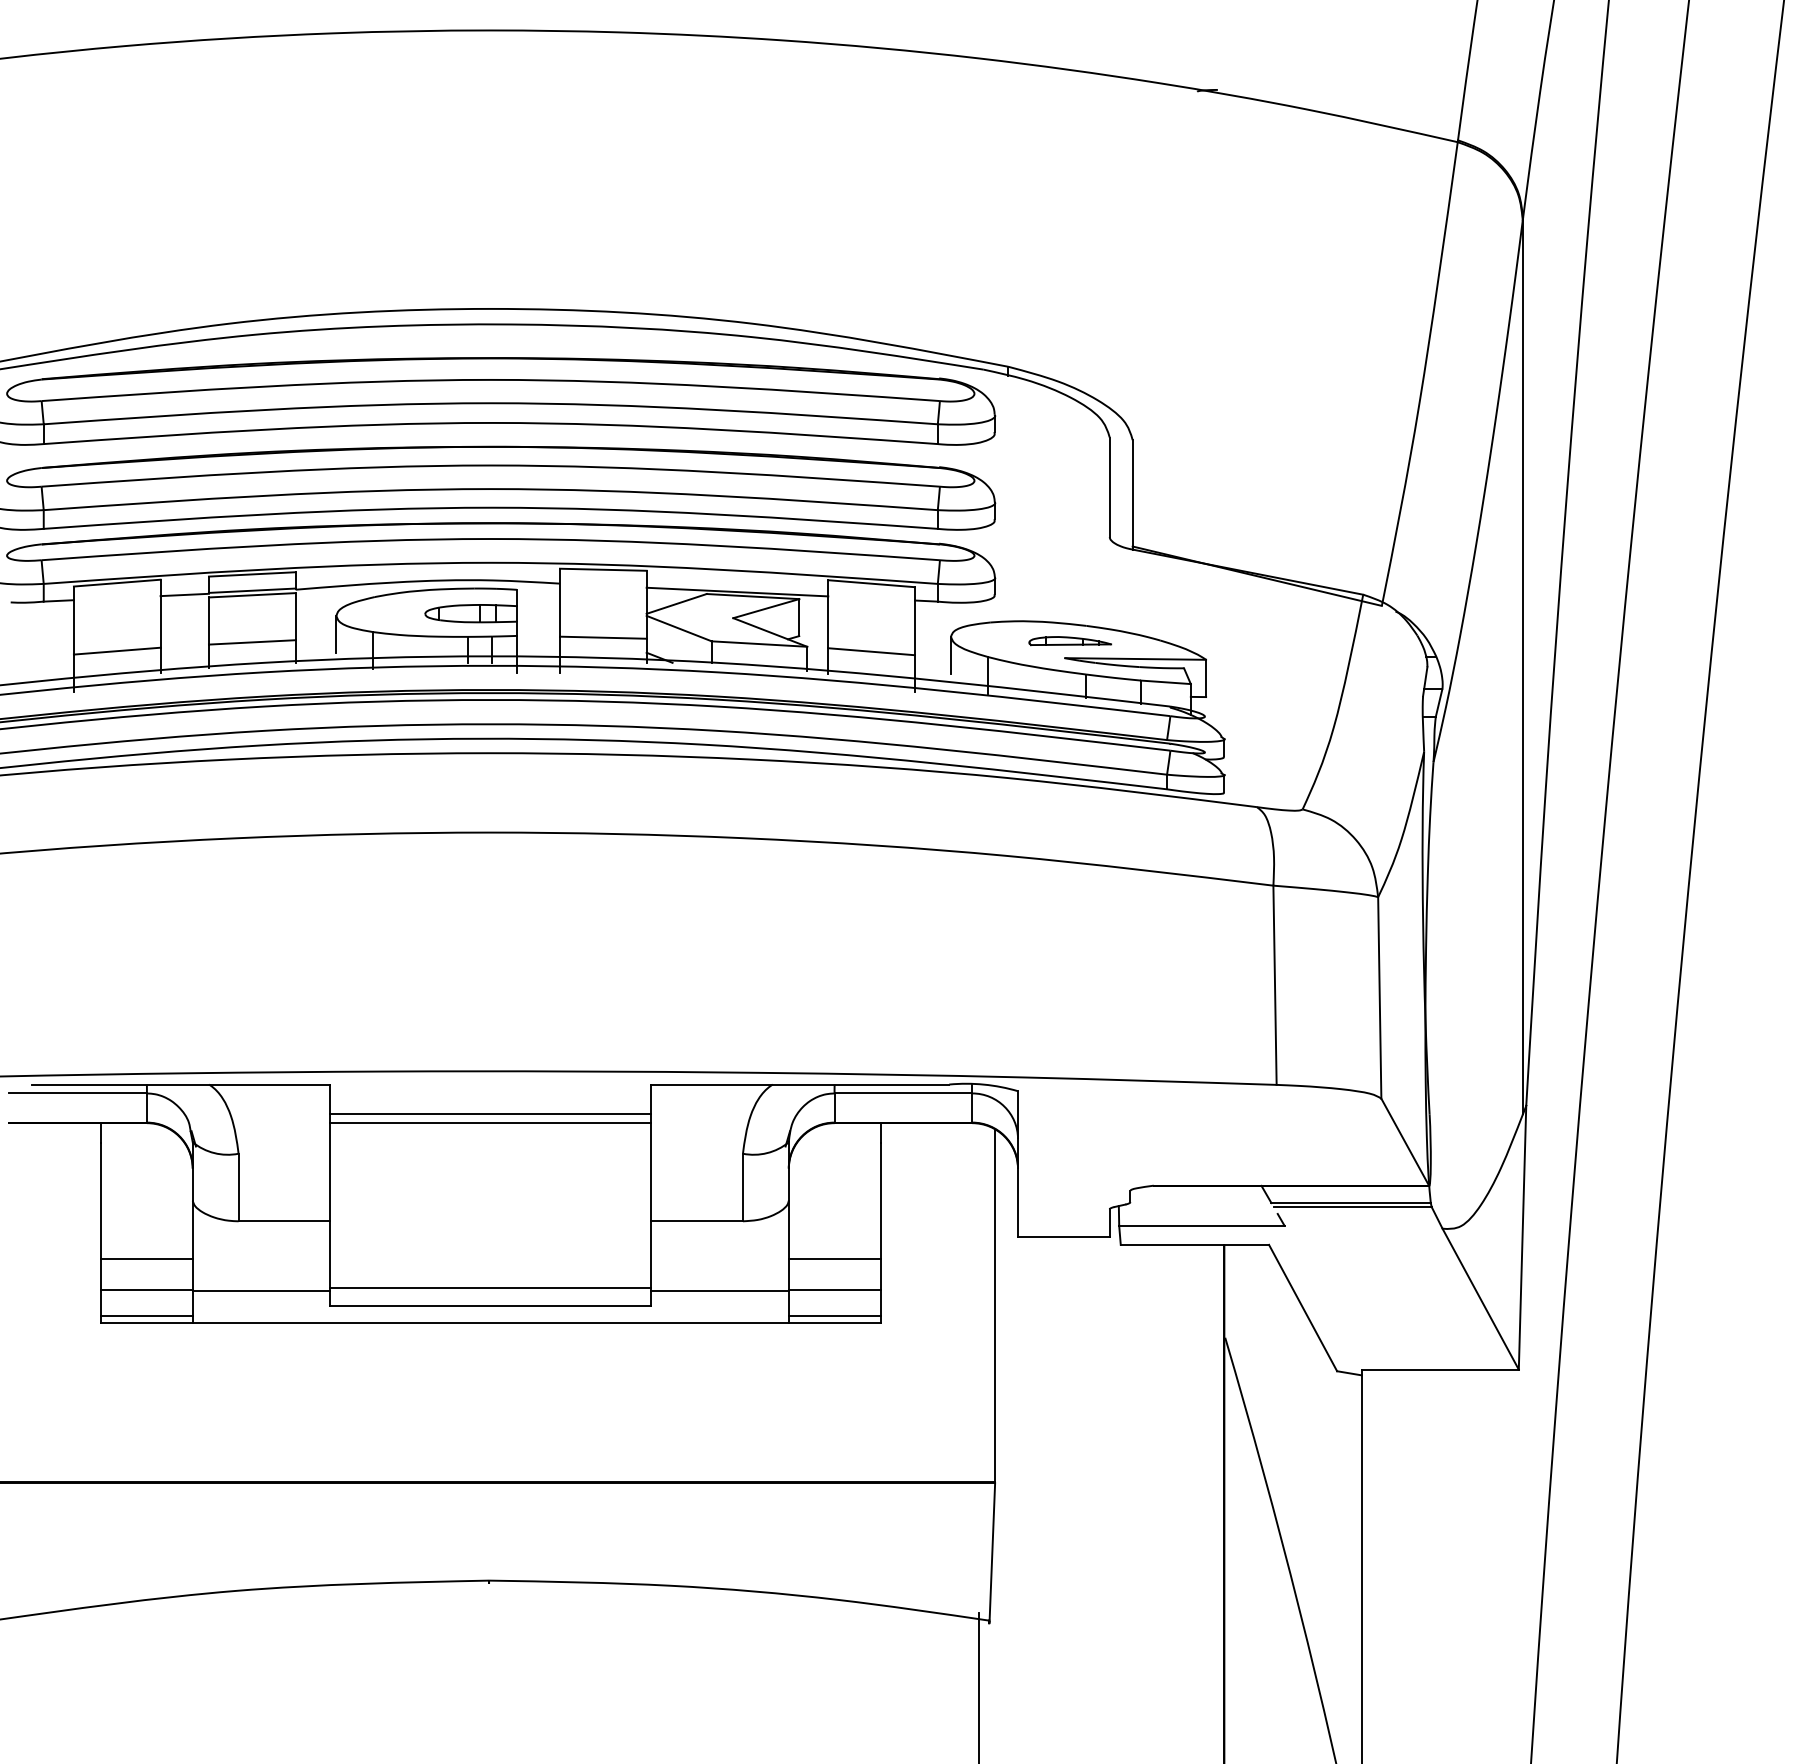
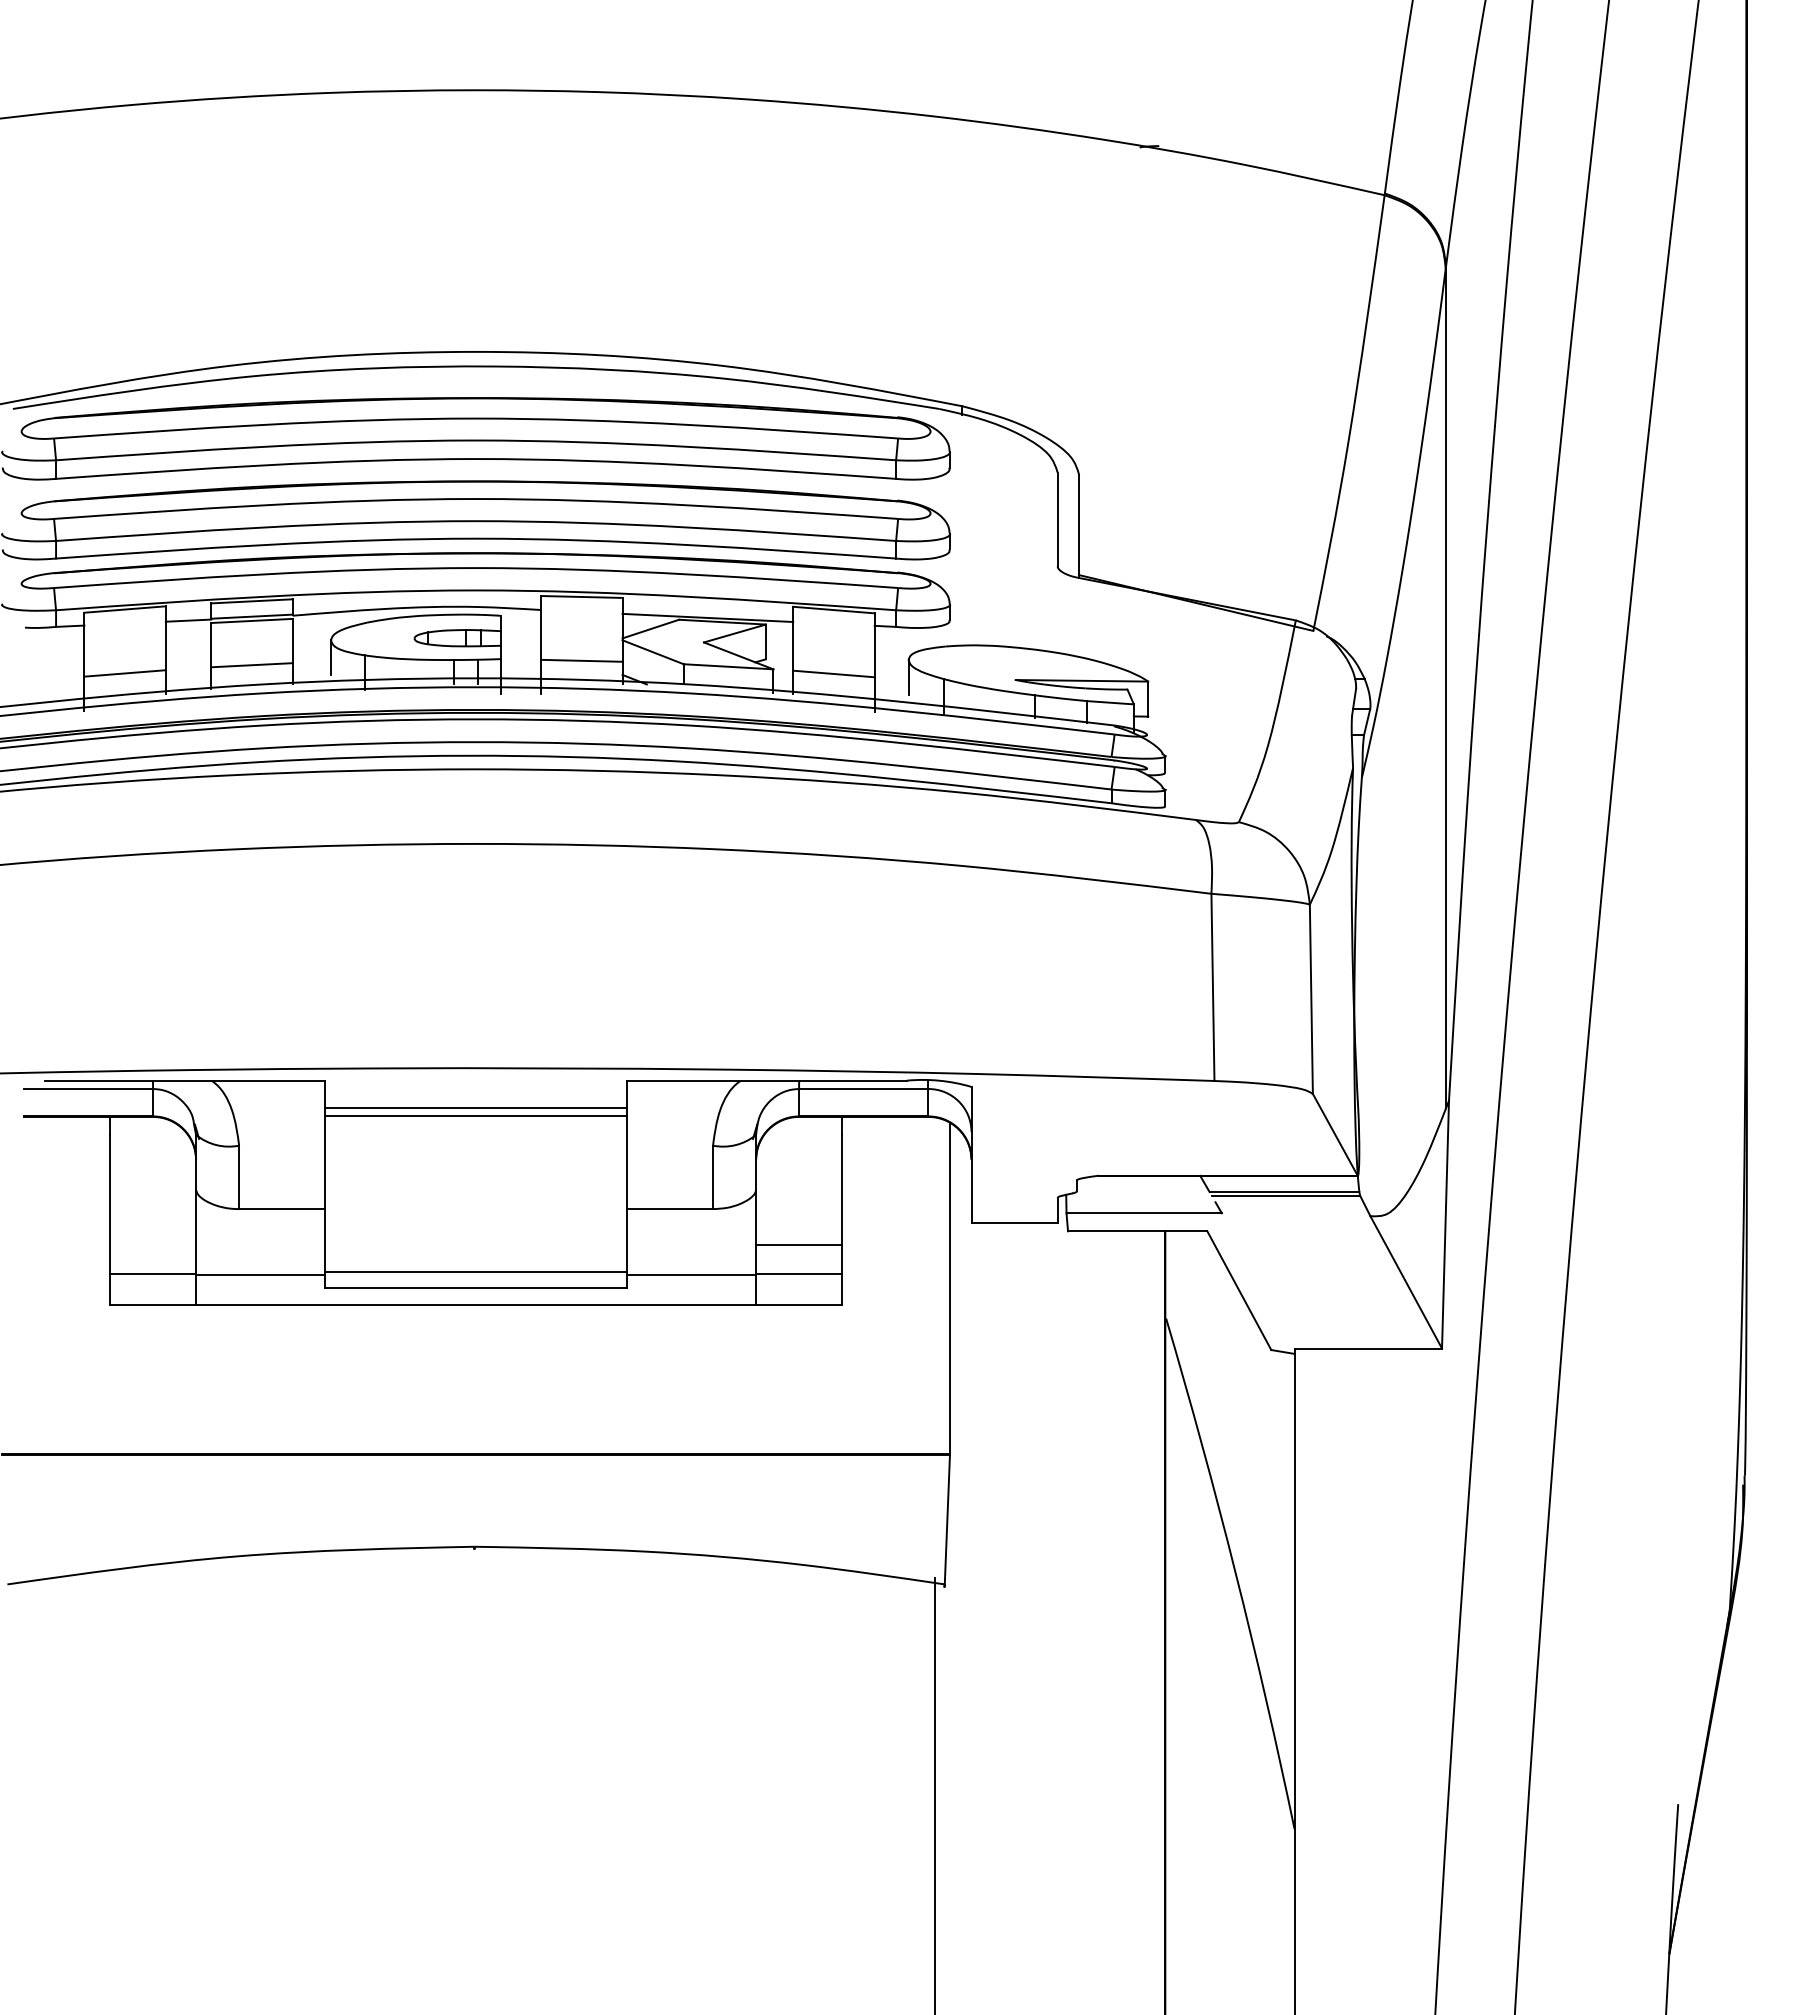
part: (1070, 640) -> (1020, 663), removed
line: (146, 1258) -> (152, 1244), removed
line: (146, 1316) -> (152, 1298), removed
line: (834, 1316) -> (799, 1298), removed

